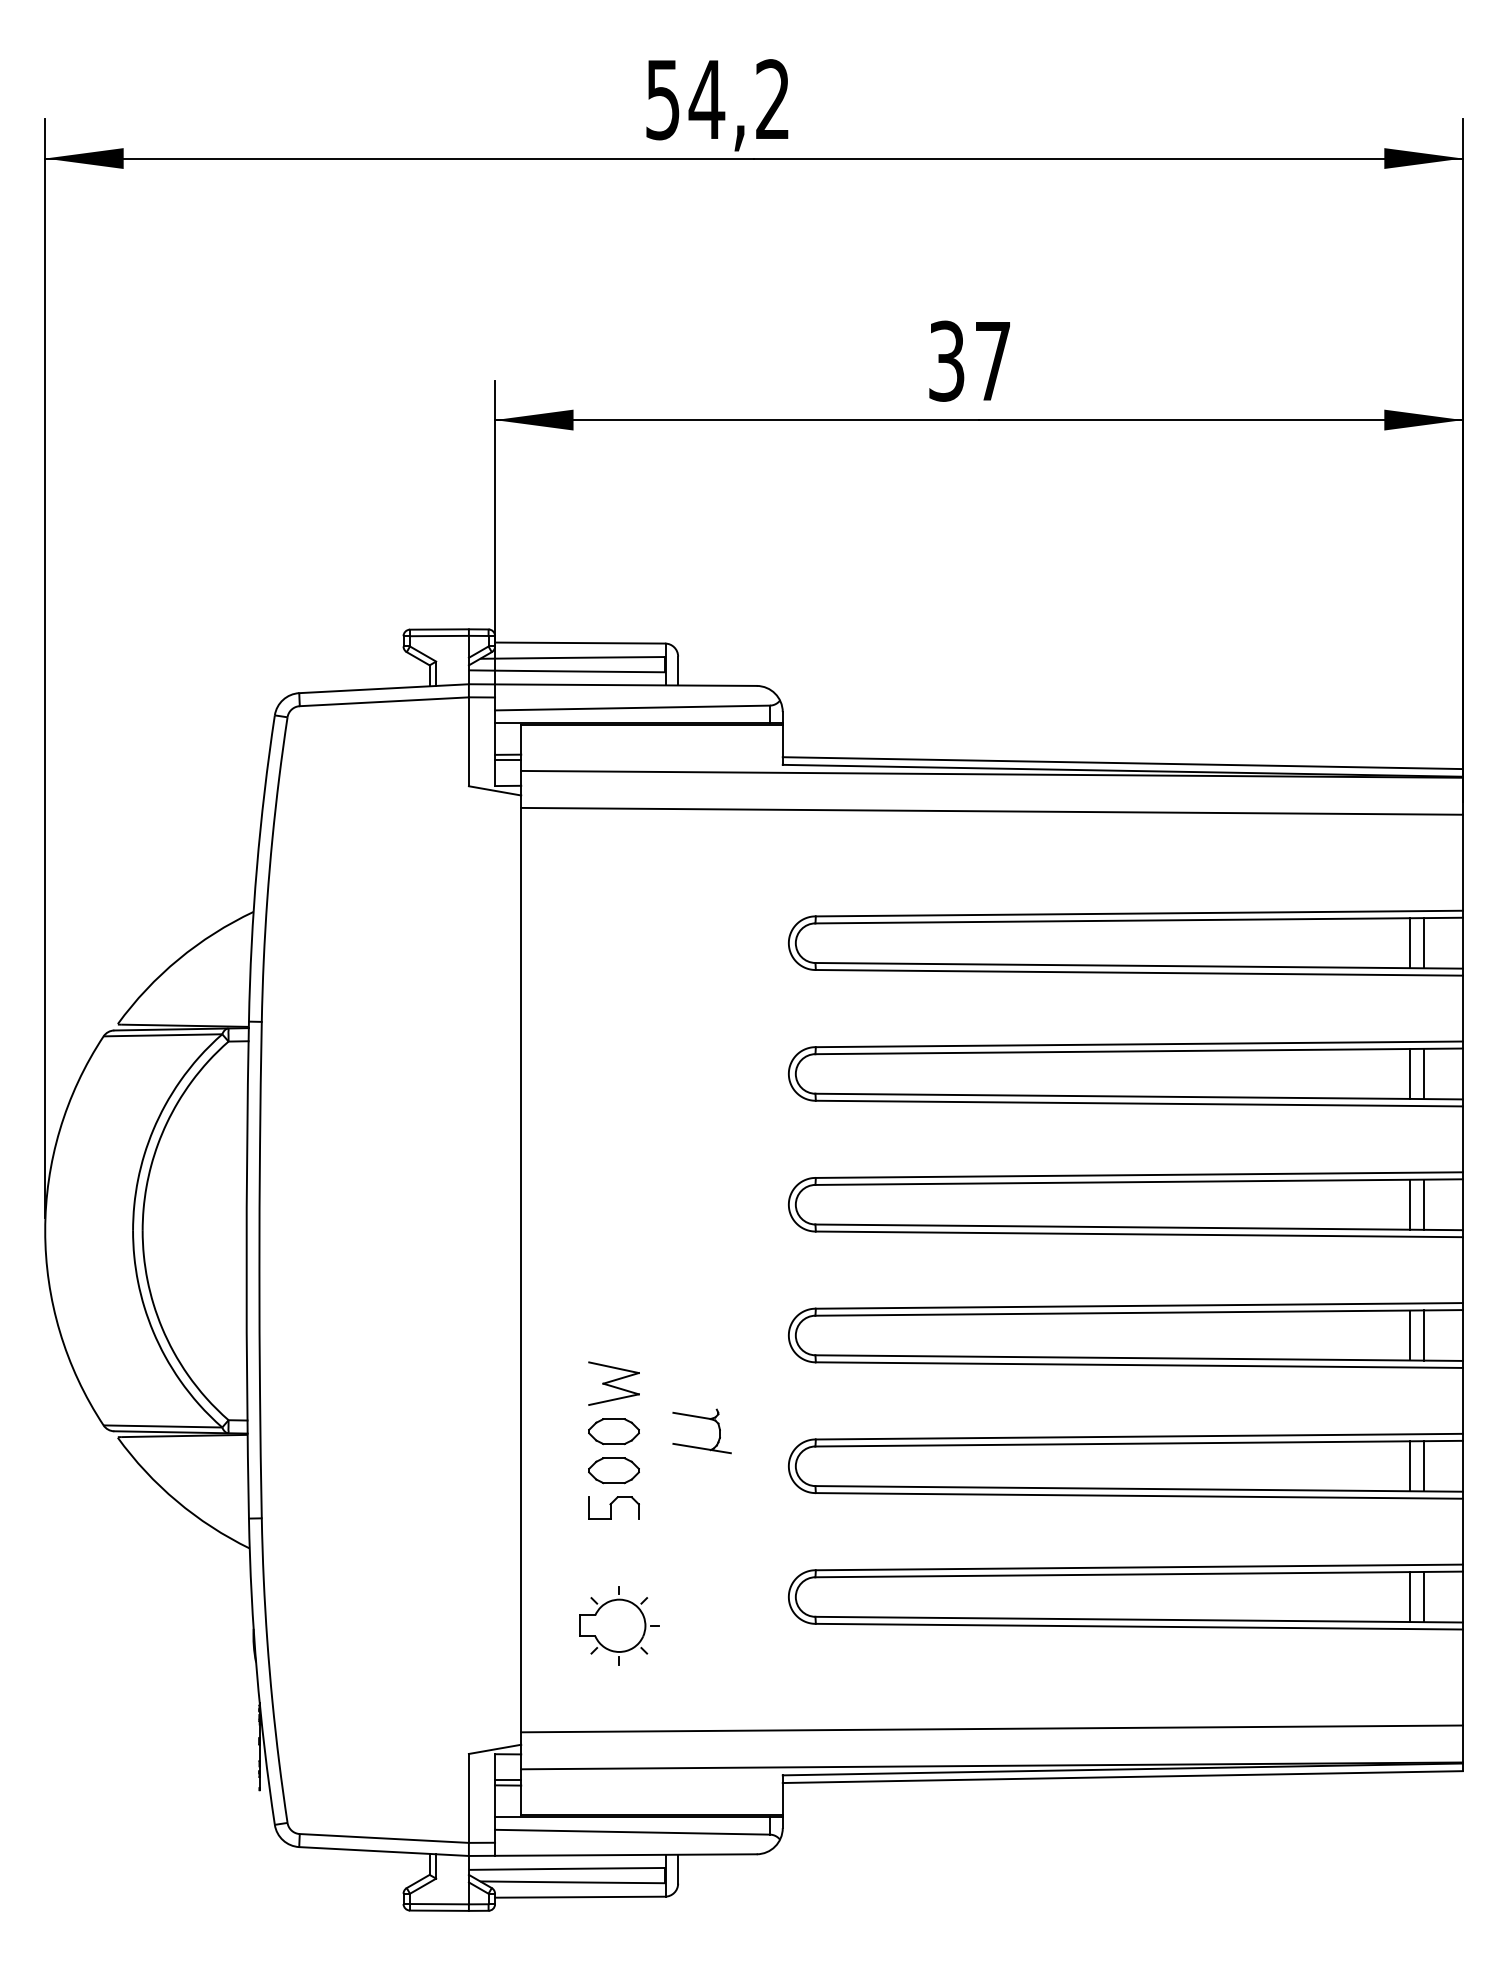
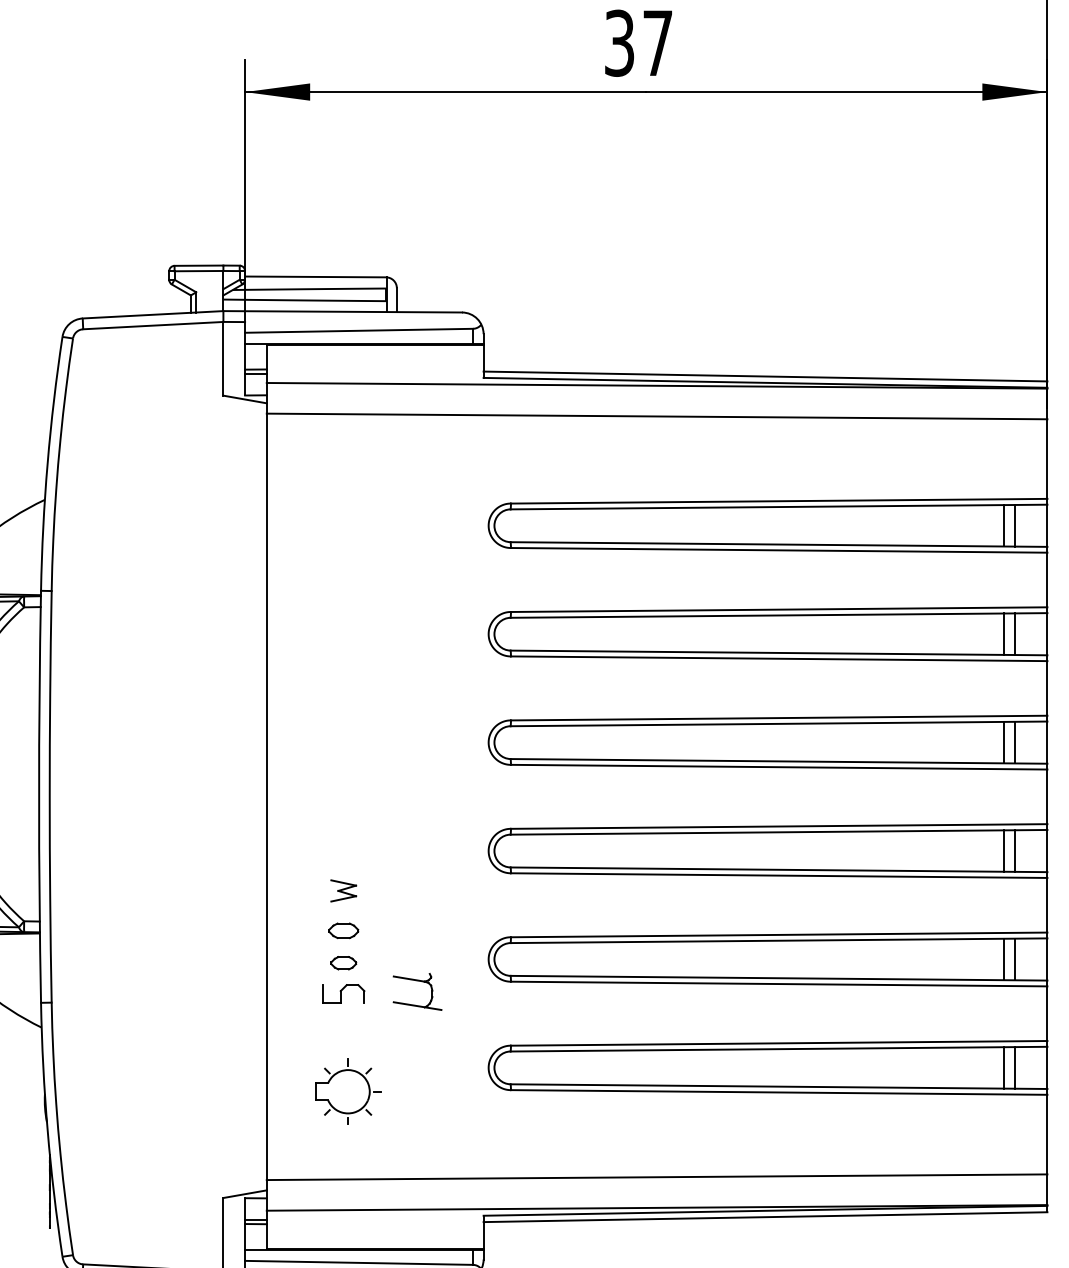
part: (613, 1383) -> (343, 890), size x0.6
part: (705, 1419) -> (420, 982), moved
part: (613, 1431) -> (343, 930), size x0.7
part: (613, 1470) -> (343, 962), size x0.6

